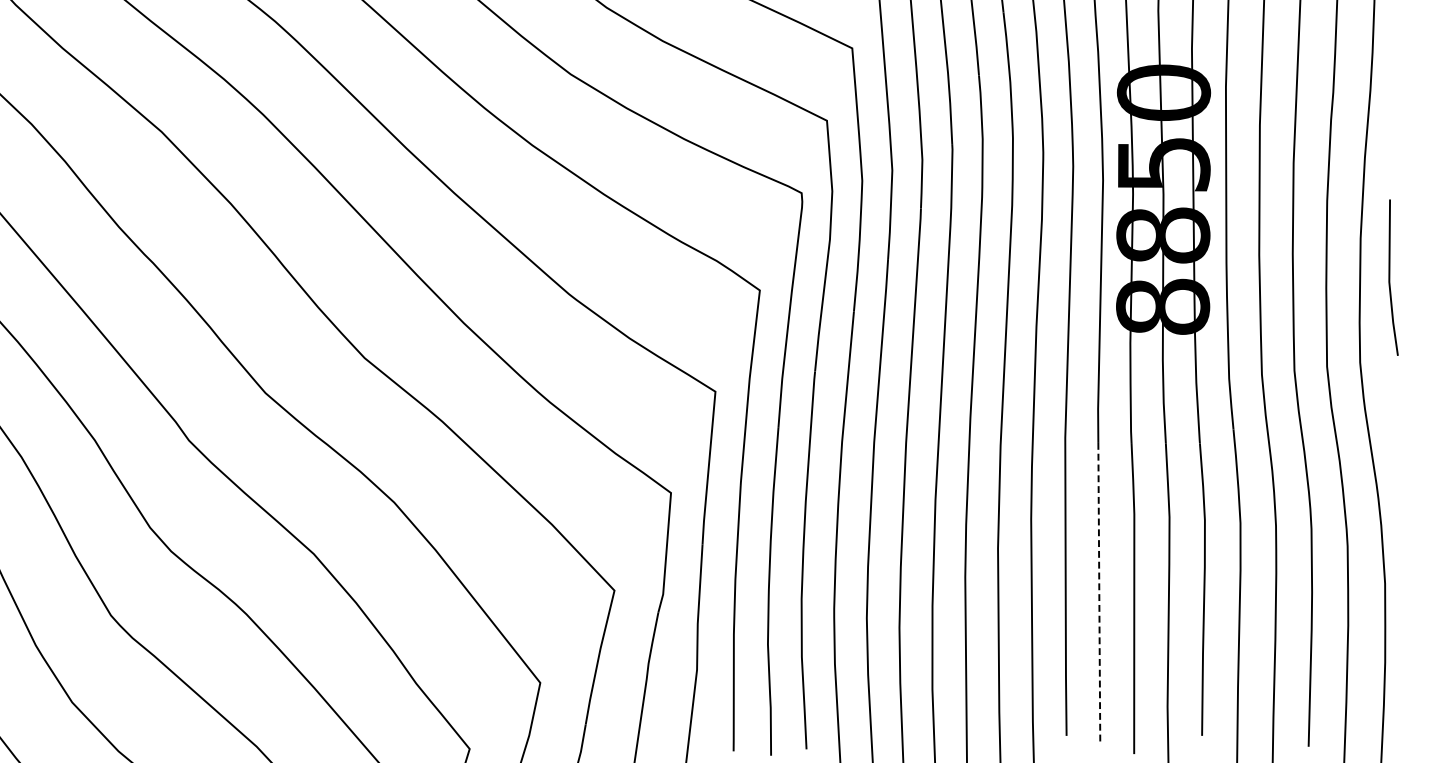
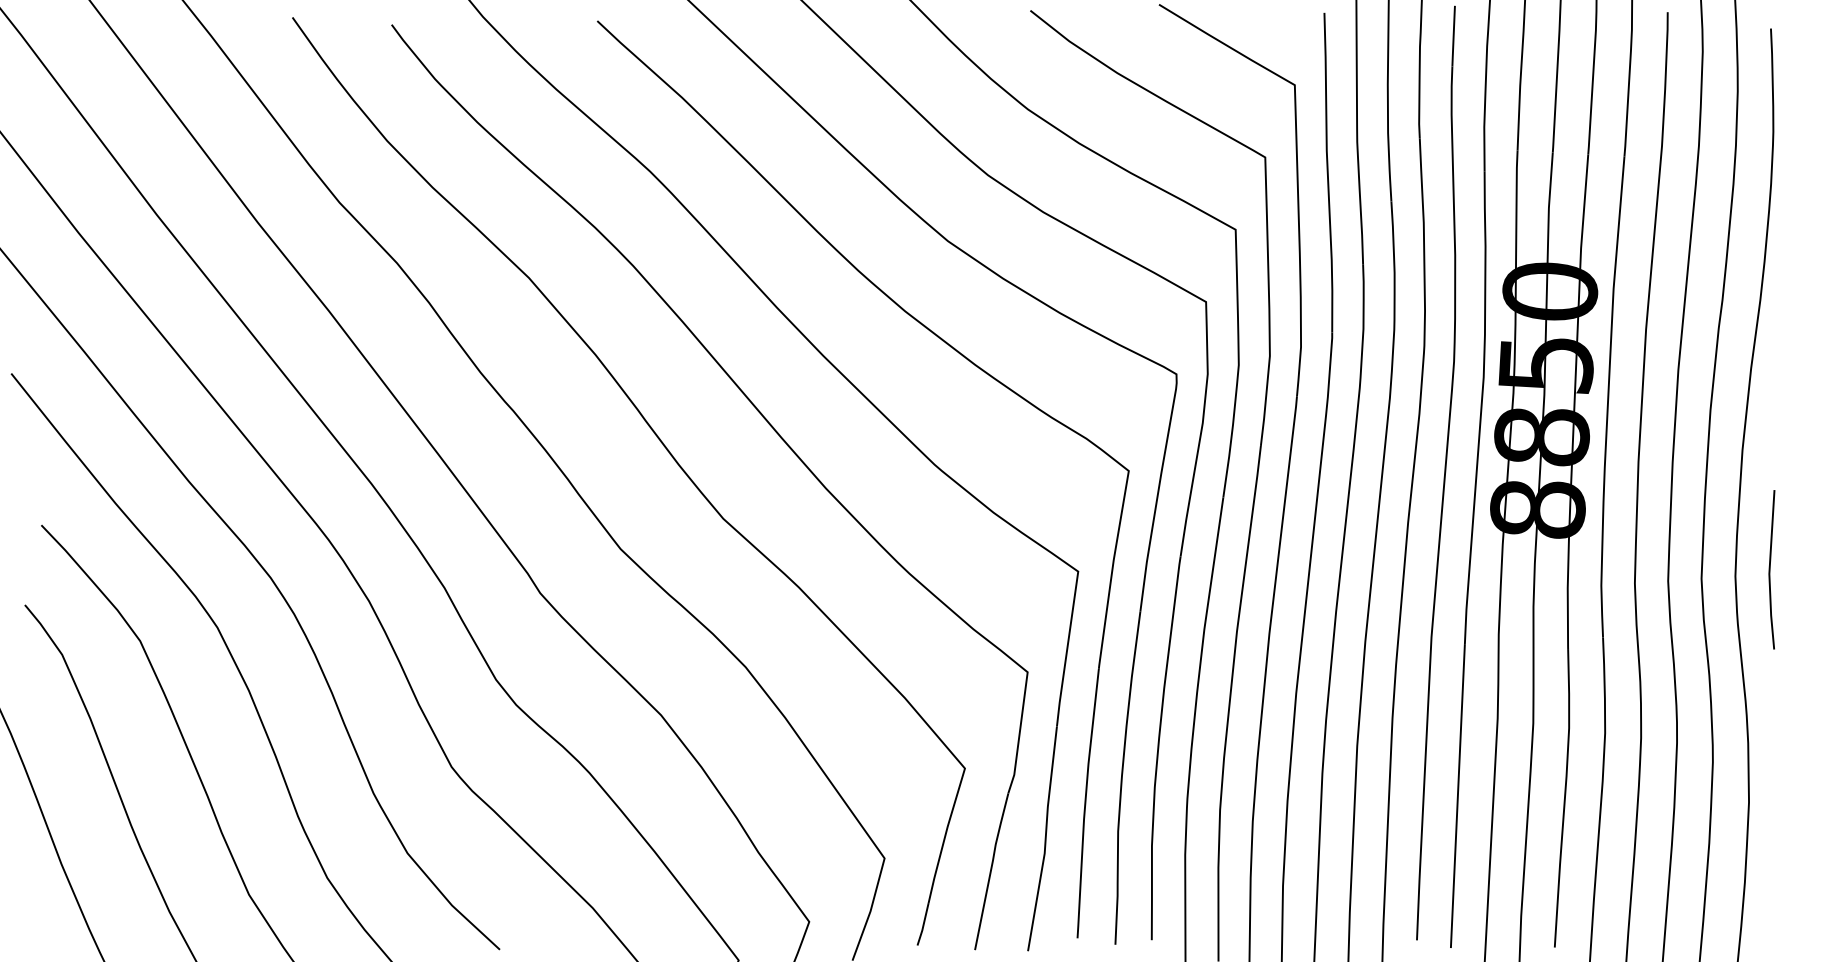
line: (1390, 277) -> (1770, 569), moved
line: (1098, 592) -> (1457, 796), dashed -> solid

